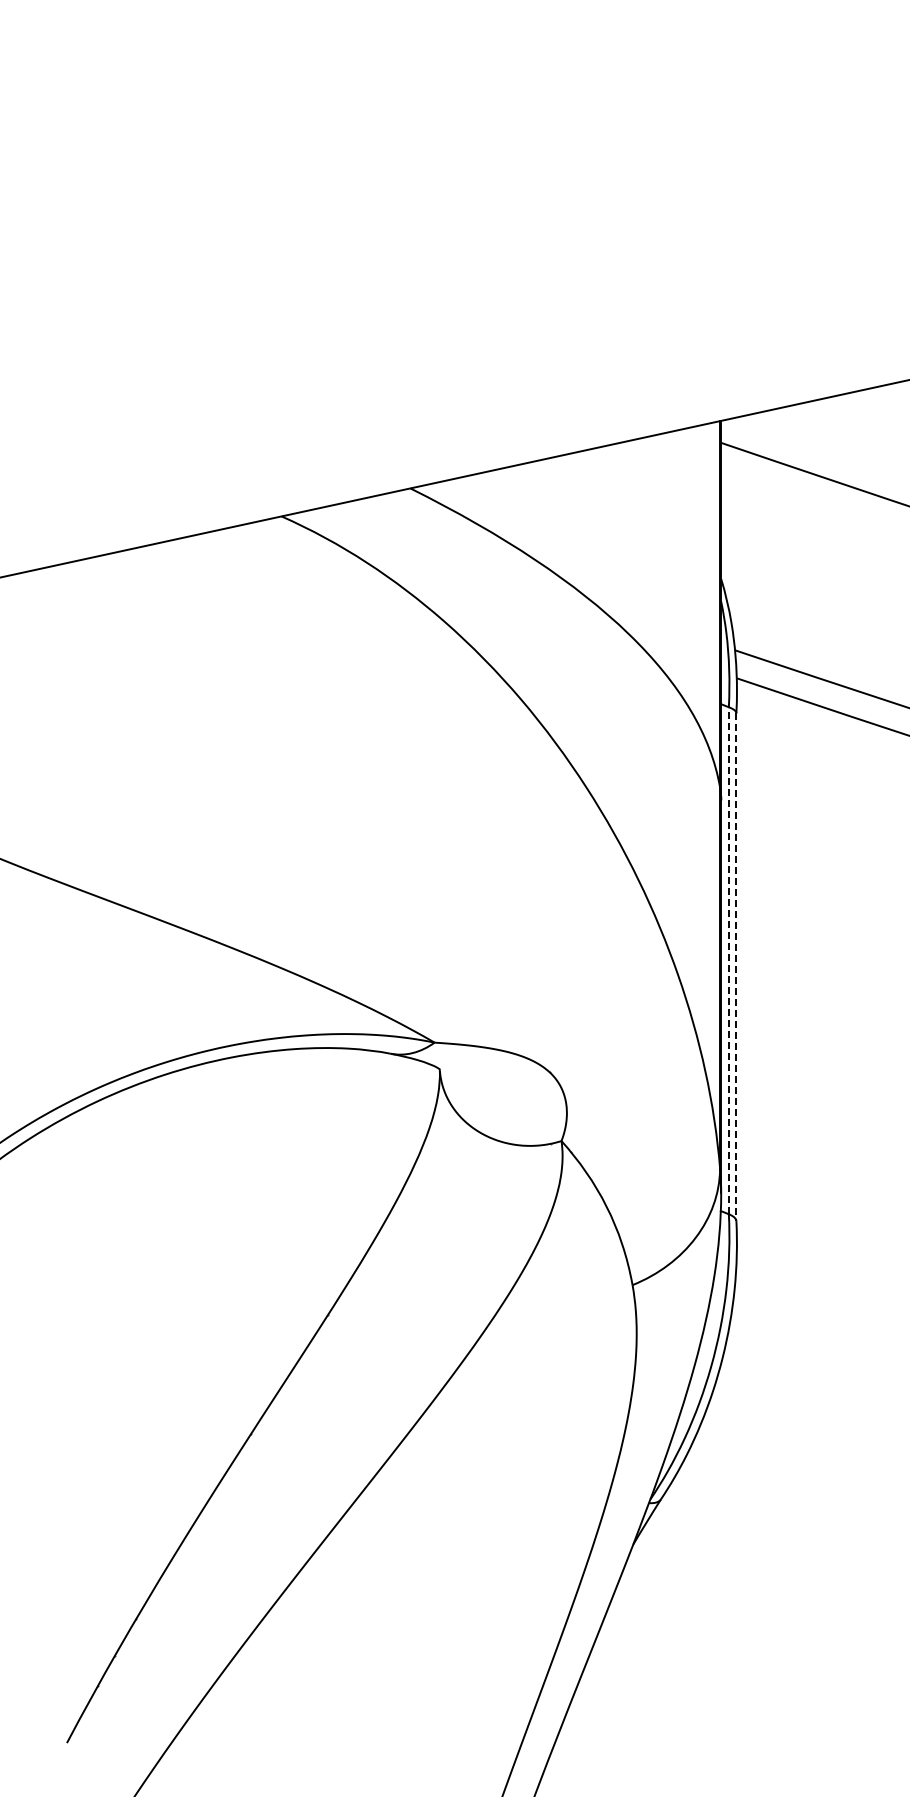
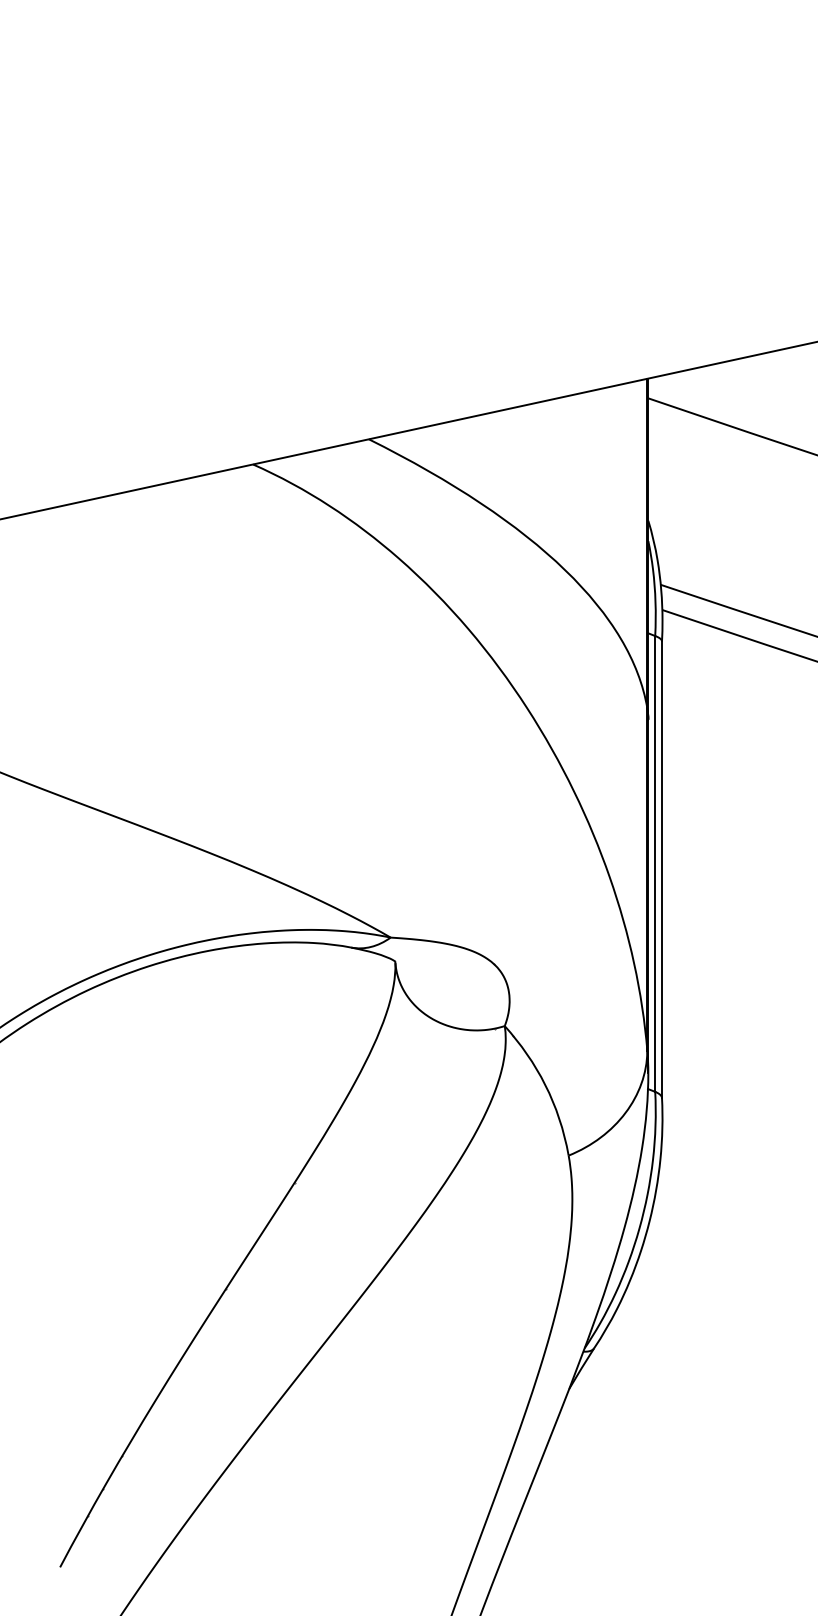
line: (728, 960) -> (654, 863), dashed -> solid
line: (736, 967) -> (662, 870), dashed -> solid

